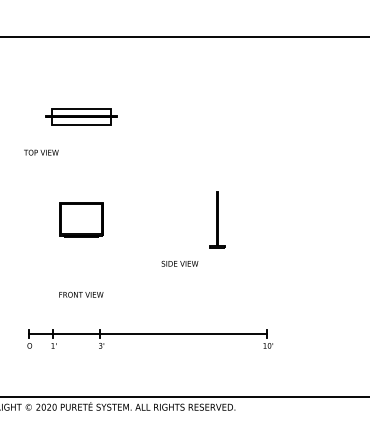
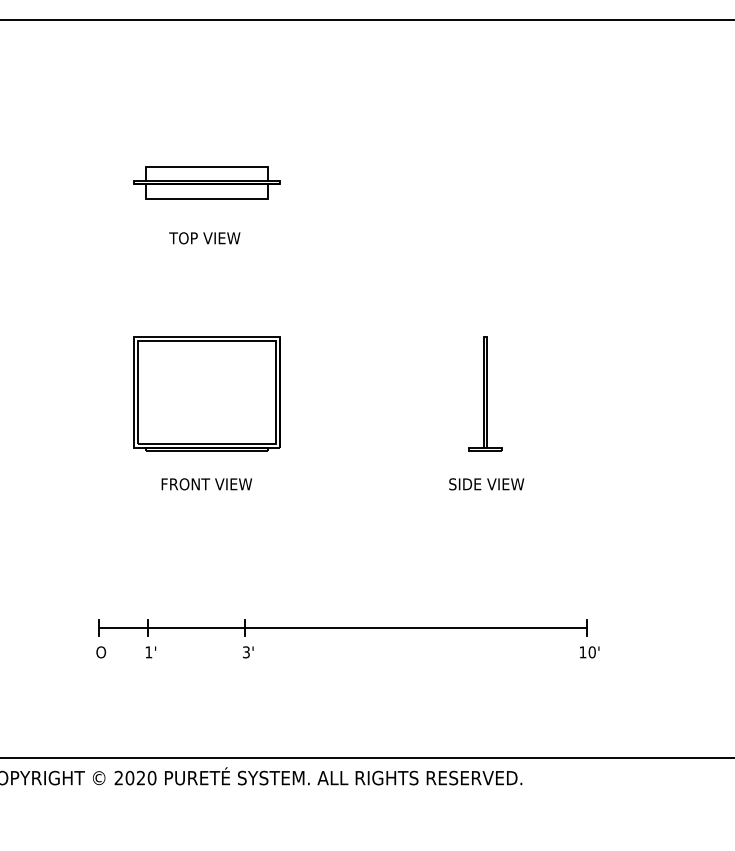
text: (41, 152) -> (205, 237), moved
part: (81, 219) -> (207, 393), size x1.67
text: (179, 263) -> (485, 483), moved
text: (81, 294) -> (207, 483), moved

